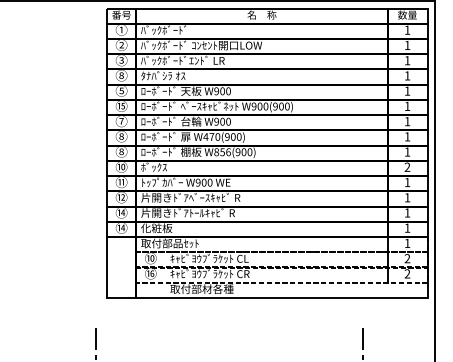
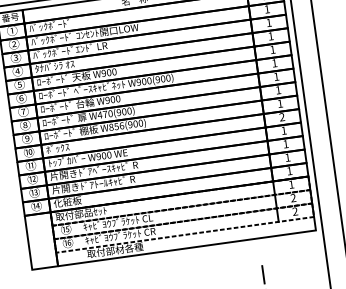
text: (120, 75) -> (16, 71), ⑧ -> ④
text: (121, 105) -> (21, 97), ⑮ -> ⑥
text: (121, 152) -> (27, 139), ⑧ -> ⑨
text: (123, 212) -> (36, 192), ⑭ -> ⑬
text: (152, 258) -> (67, 229), ⑩ -> ⑮

